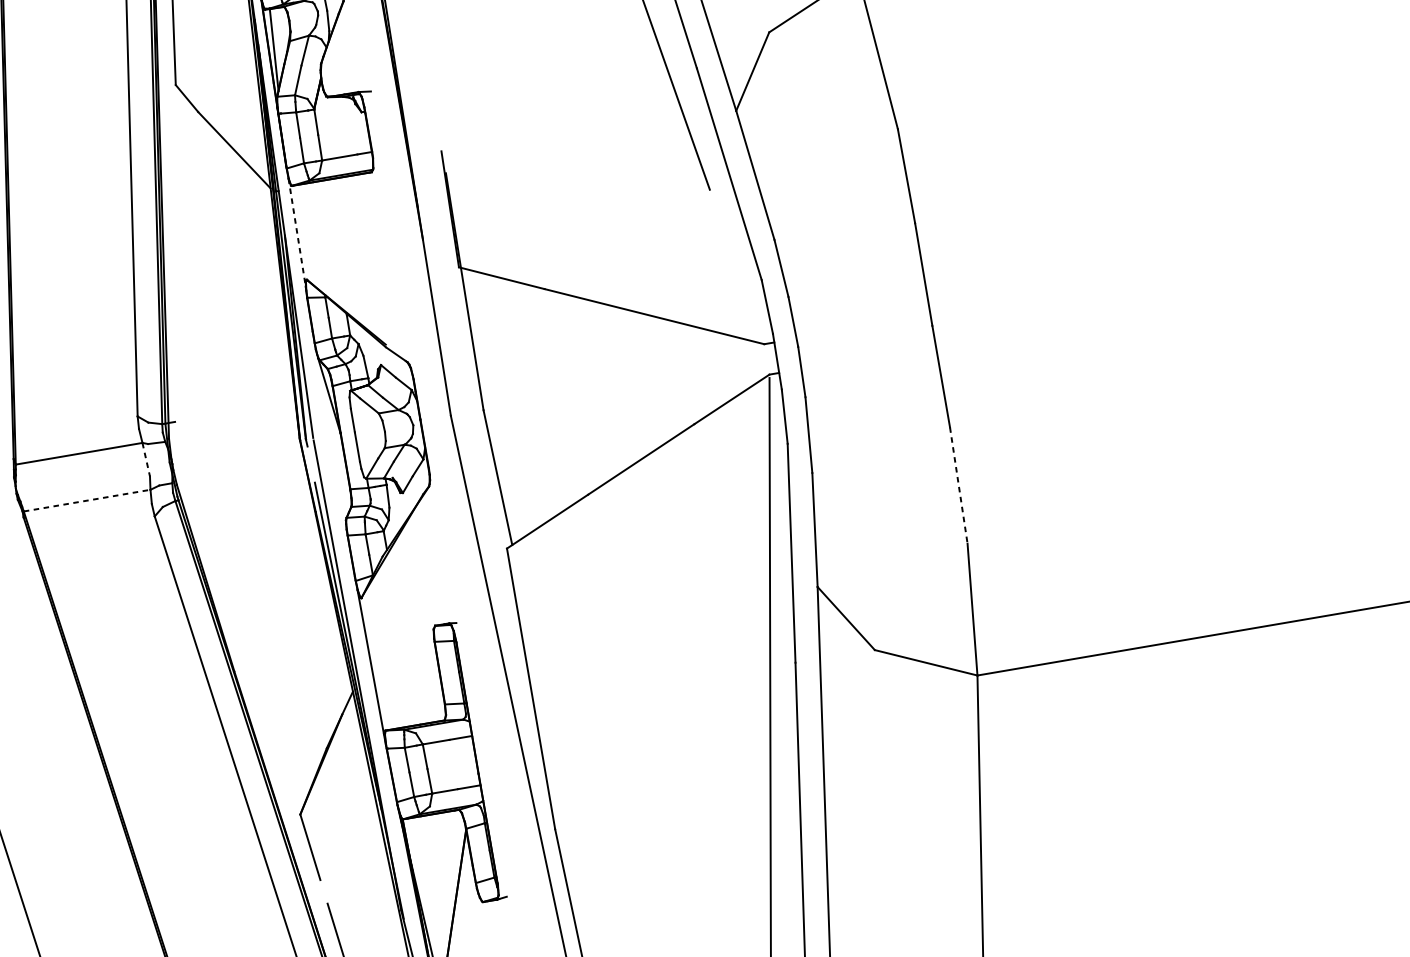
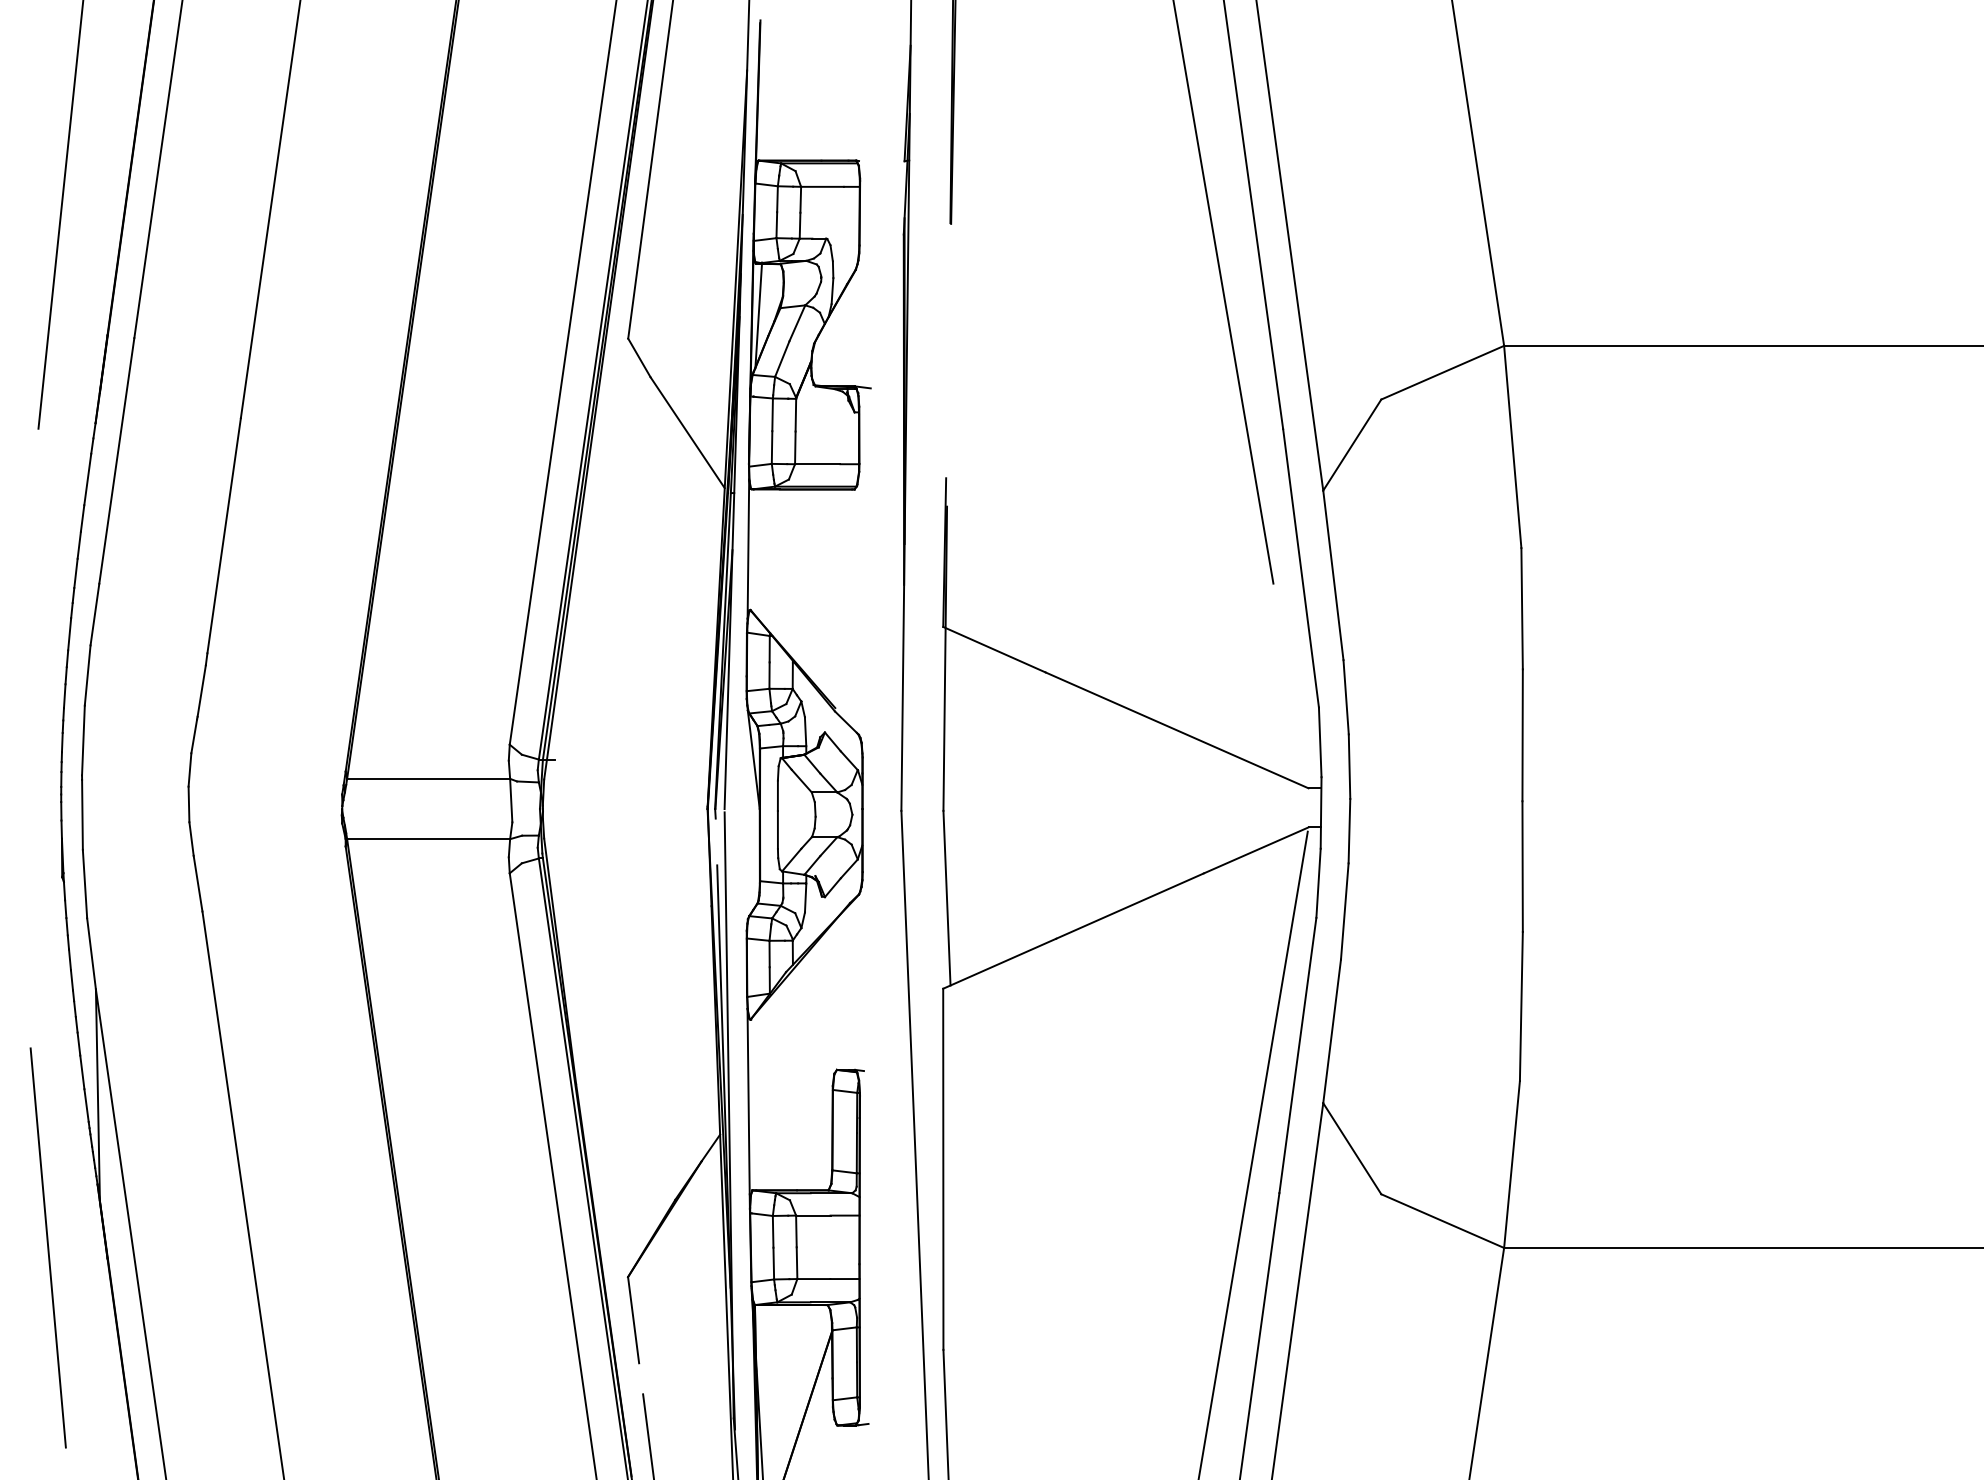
line: (297, 232) -> (748, 549), dashed -> solid
line: (146, 459) -> (511, 800), dashed -> solid
line: (958, 485) -> (1521, 1006), dashed -> solid
line: (87, 500) -> (429, 839), dashed -> solid

